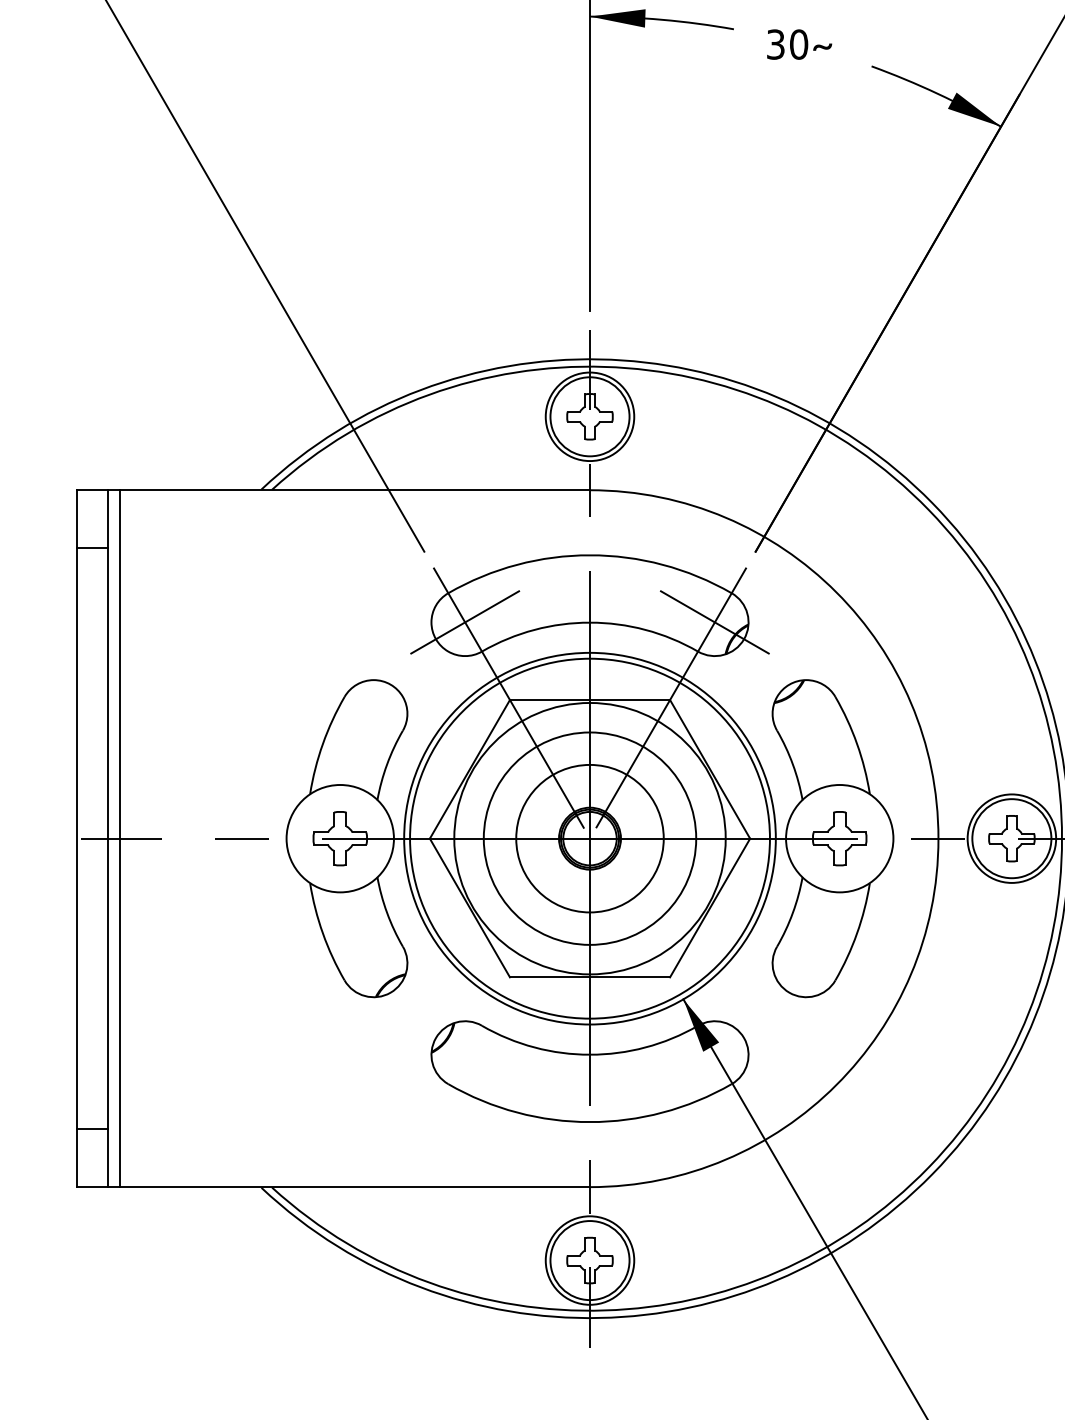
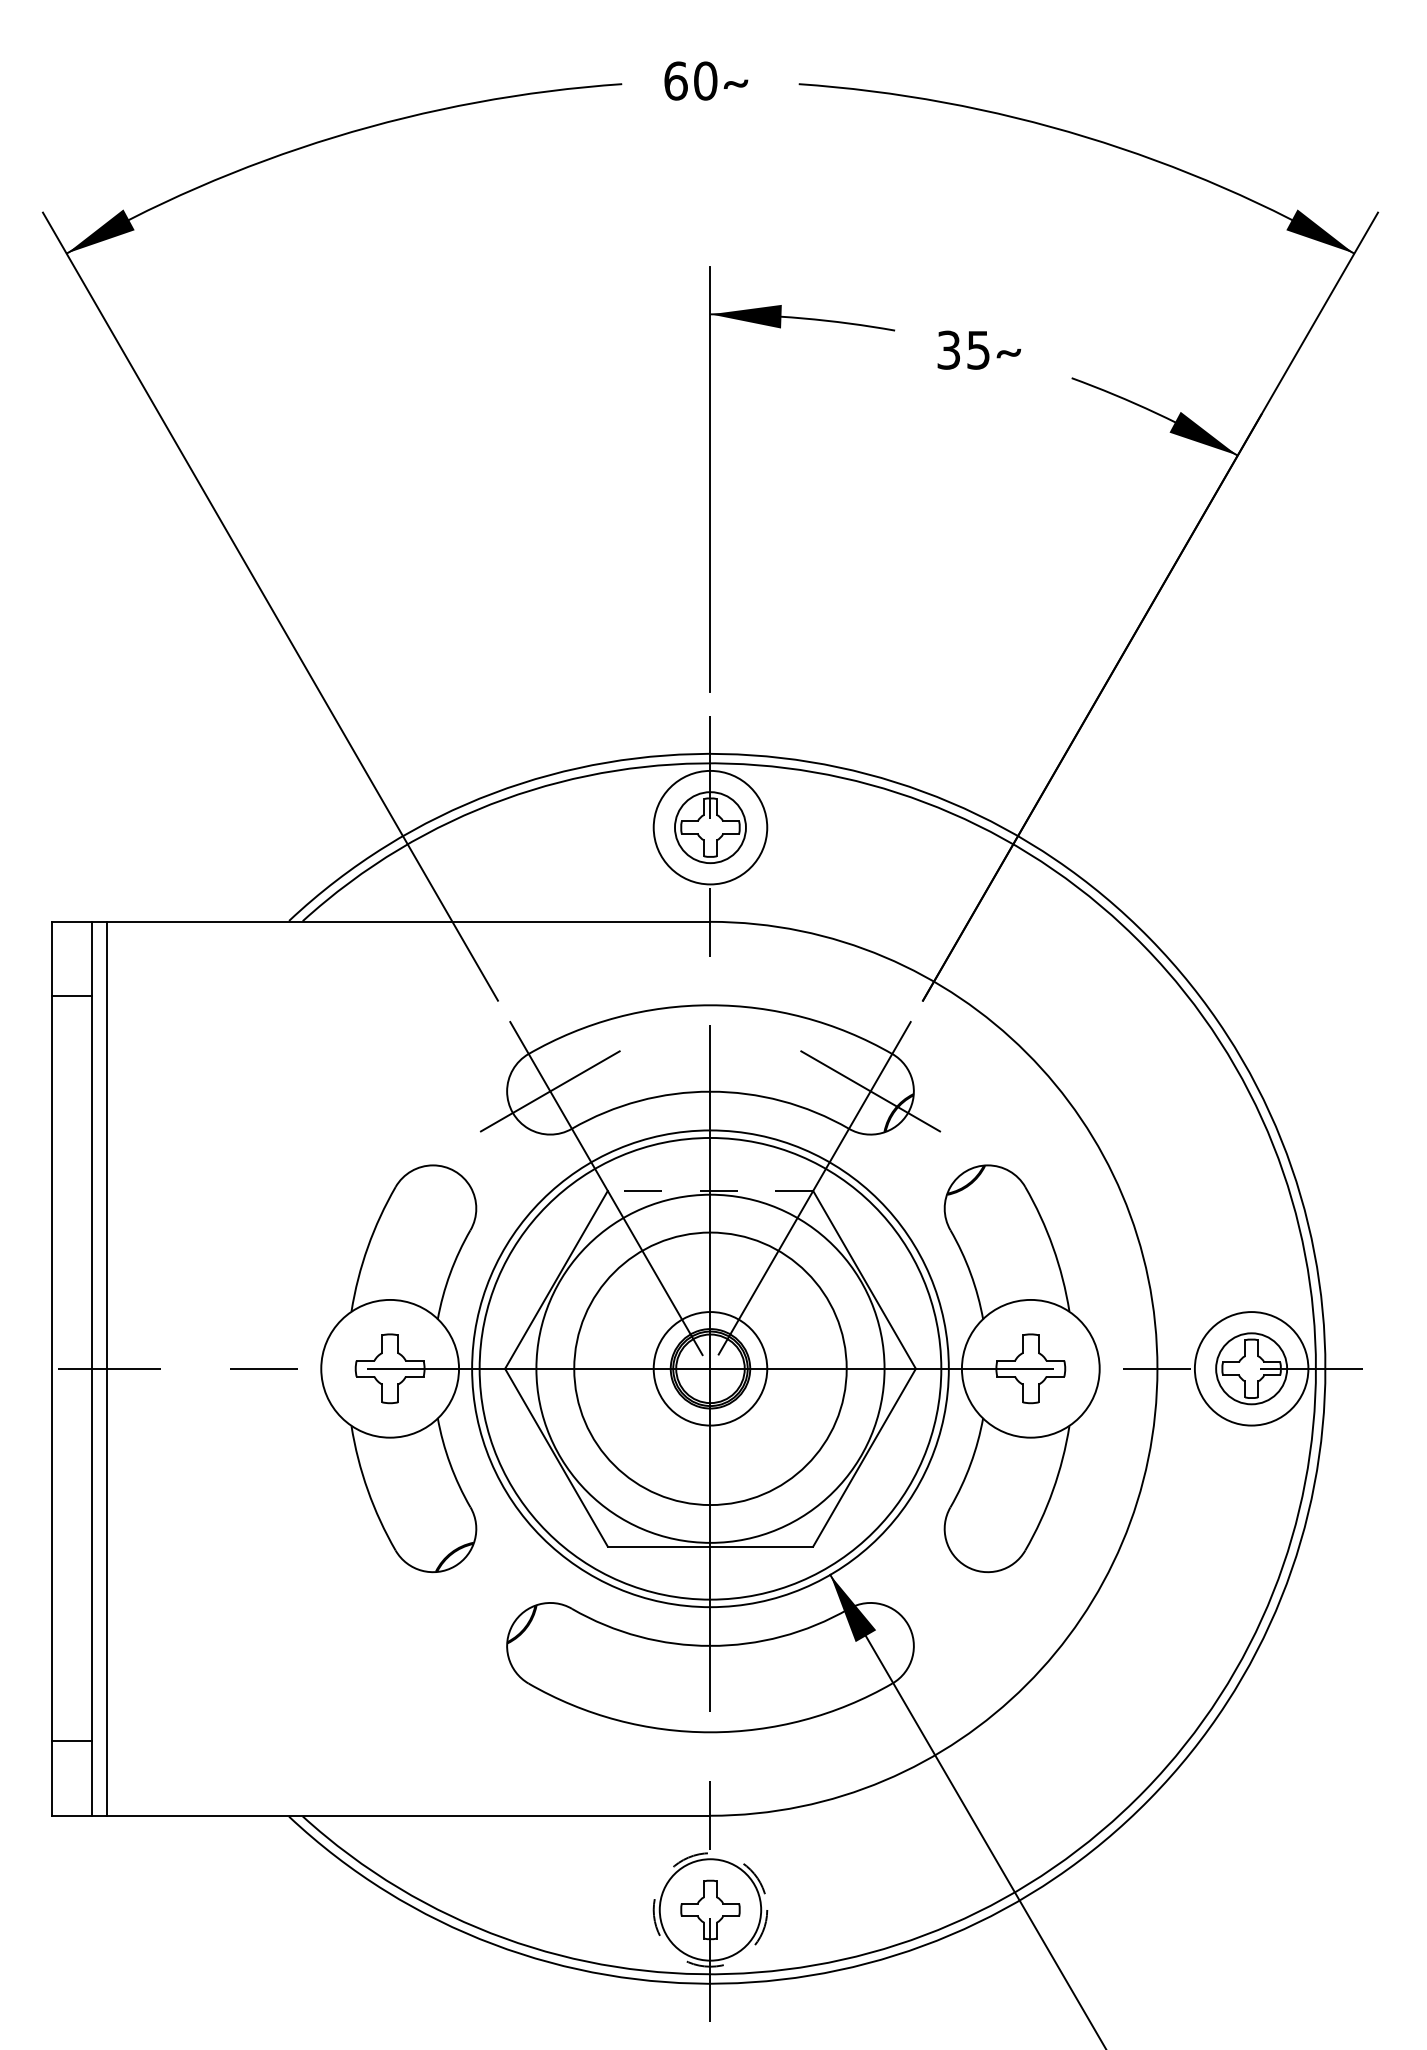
text: (798, 44) -> (978, 349), 30 -> 35
circle: (590, 416) -> (710, 827), size x0.7
line: (590, 699) -> (710, 1190), solid -> dashed
circle: (590, 838) -> (710, 1368), size x0.6
circle: (1011, 838) -> (1251, 1368), size x0.7
circle: (590, 1260) -> (710, 1909), solid -> dashed

